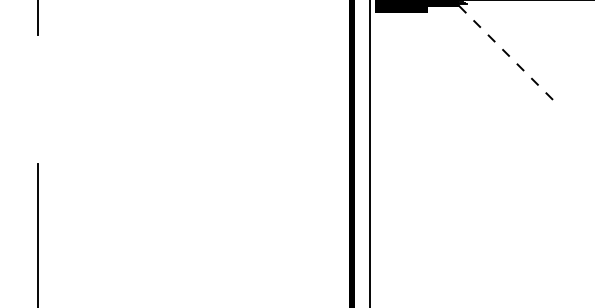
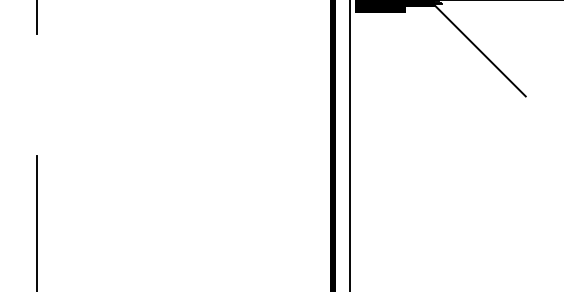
line: (507, 54) -> (480, 51), dashed -> solid

